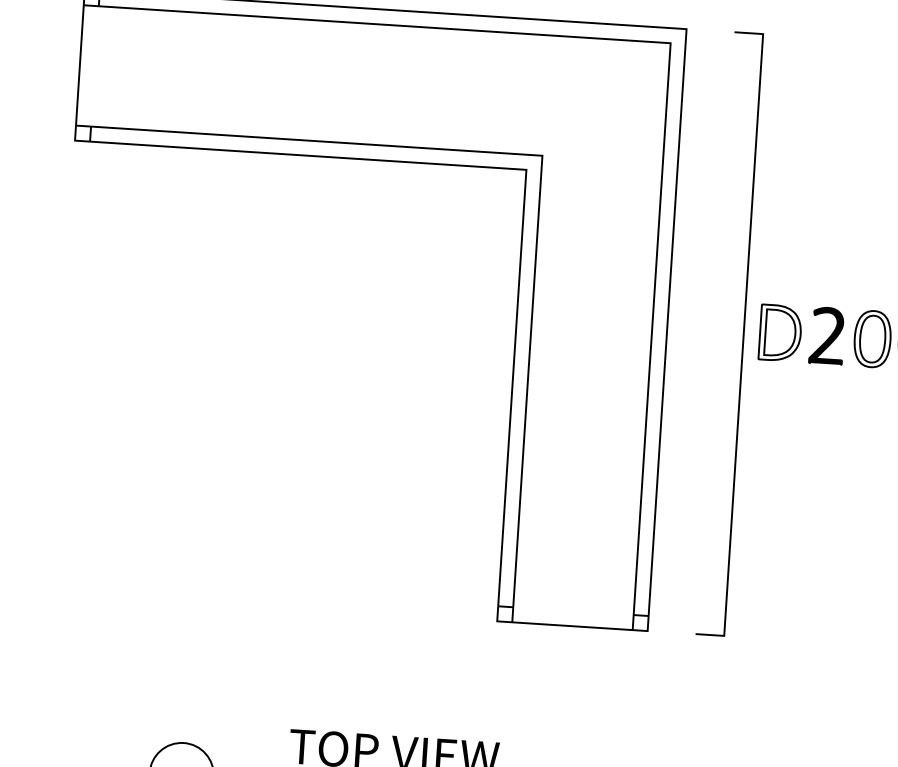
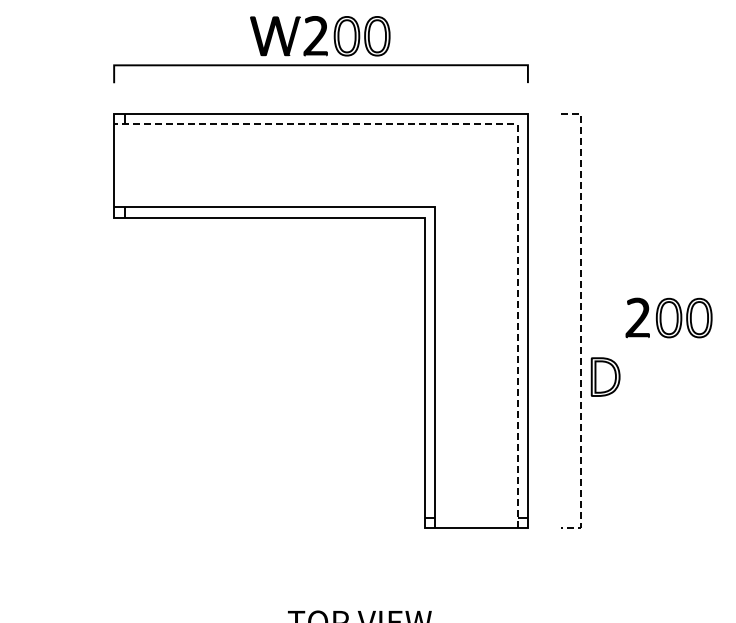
line: (670, 43) -> (517, 124), solid -> dashed
part: (780, 332) -> (605, 376), moved
line: (743, 334) -> (580, 320), solid -> dashed

